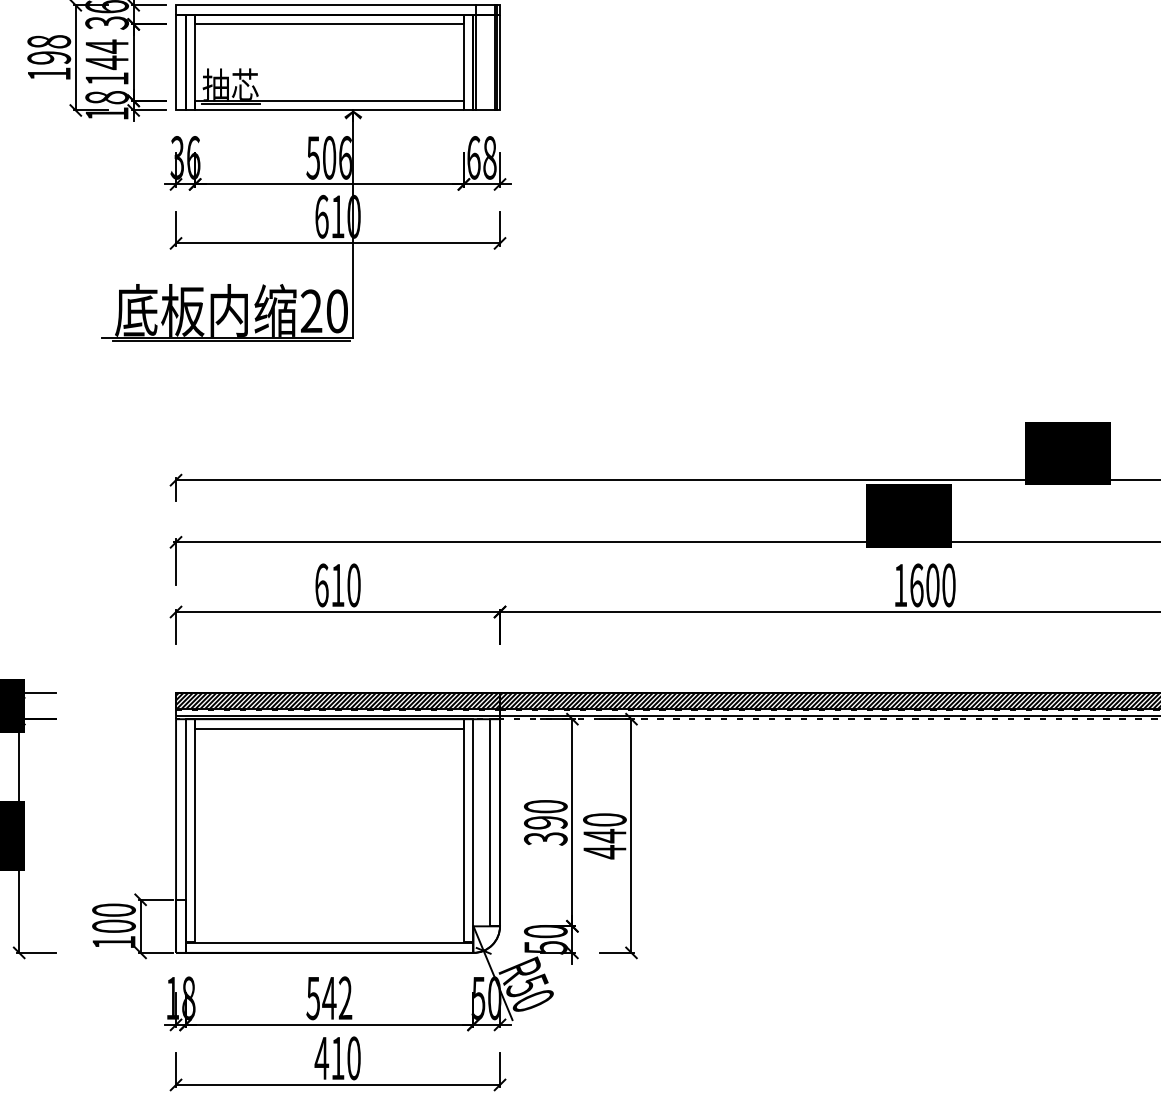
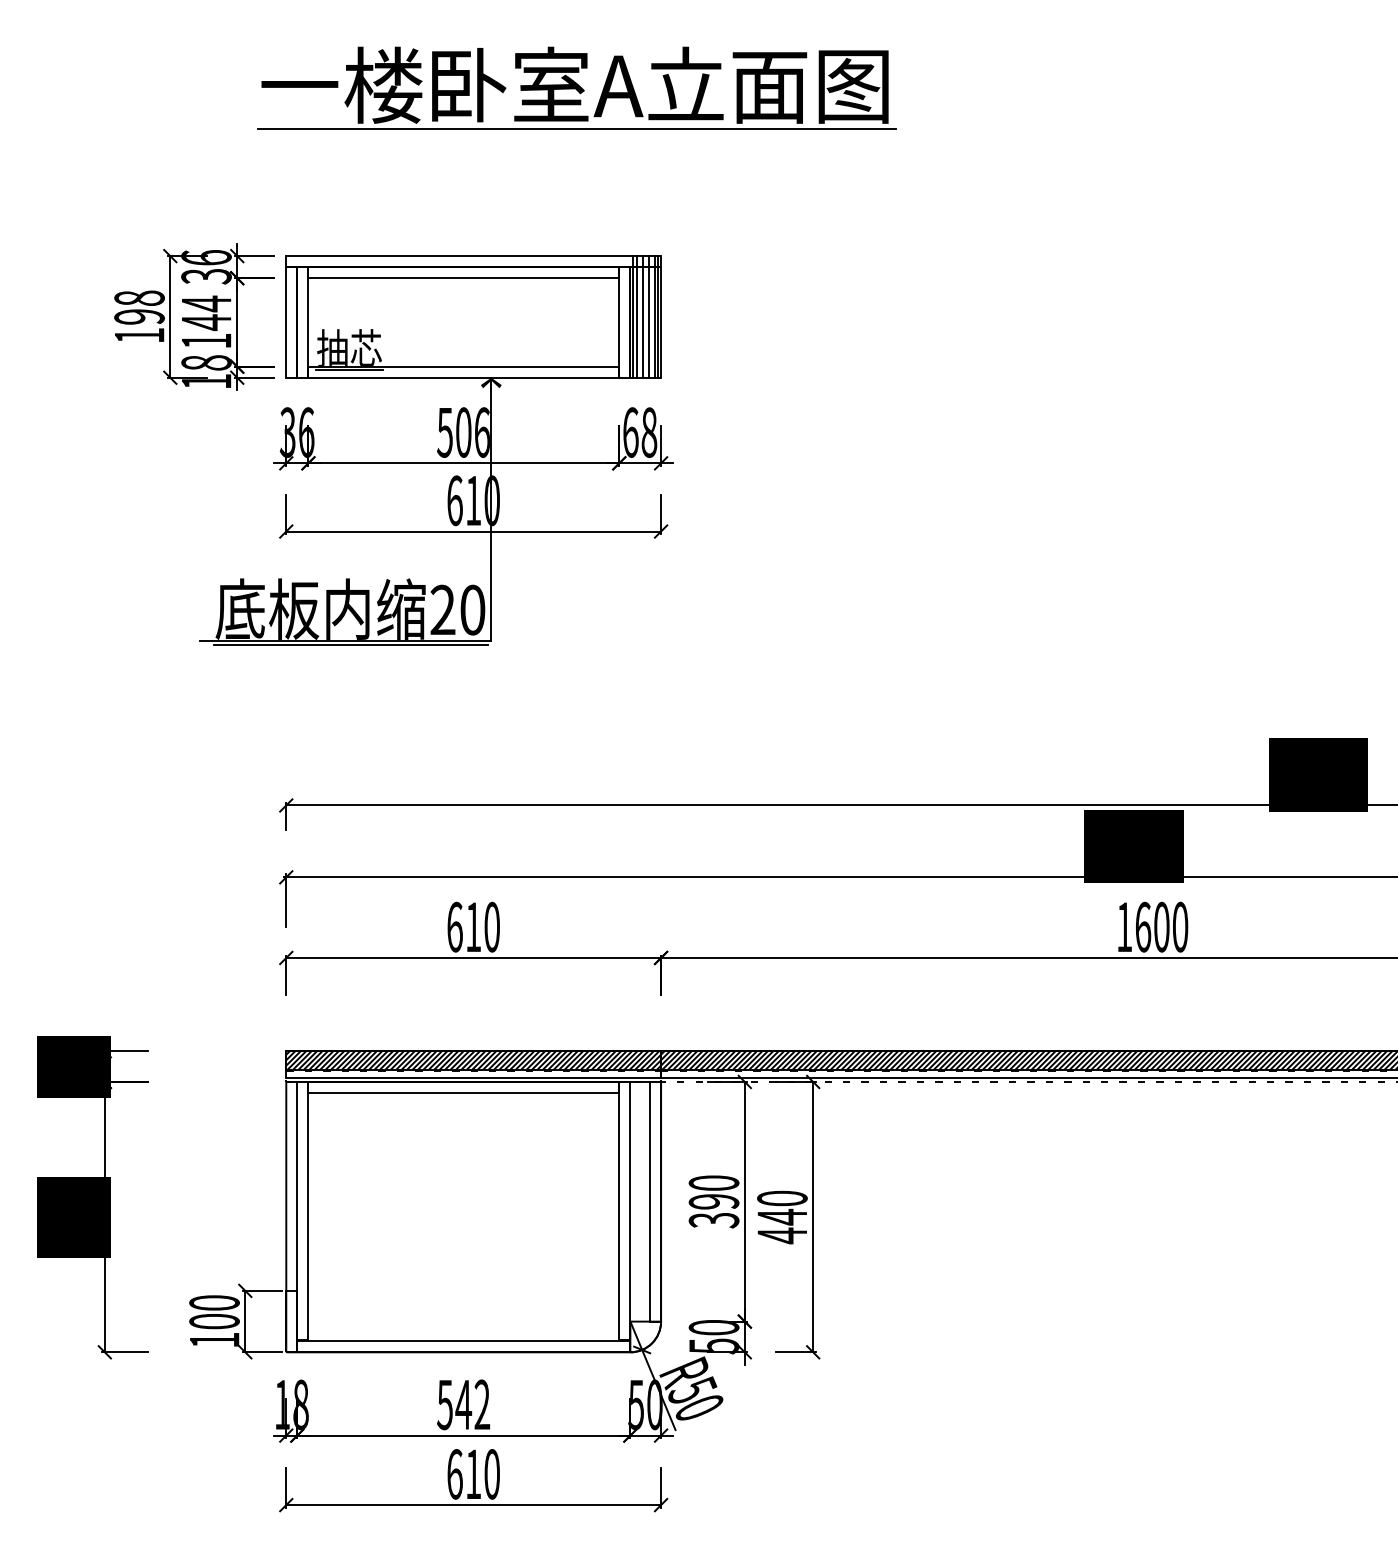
line: (478, 57) -> (636, 316), added
line: (483, 57) -> (642, 316), added
line: (489, 57) -> (648, 316), added
text: (321, 1058) -> (454, 1474), 410 -> 610

